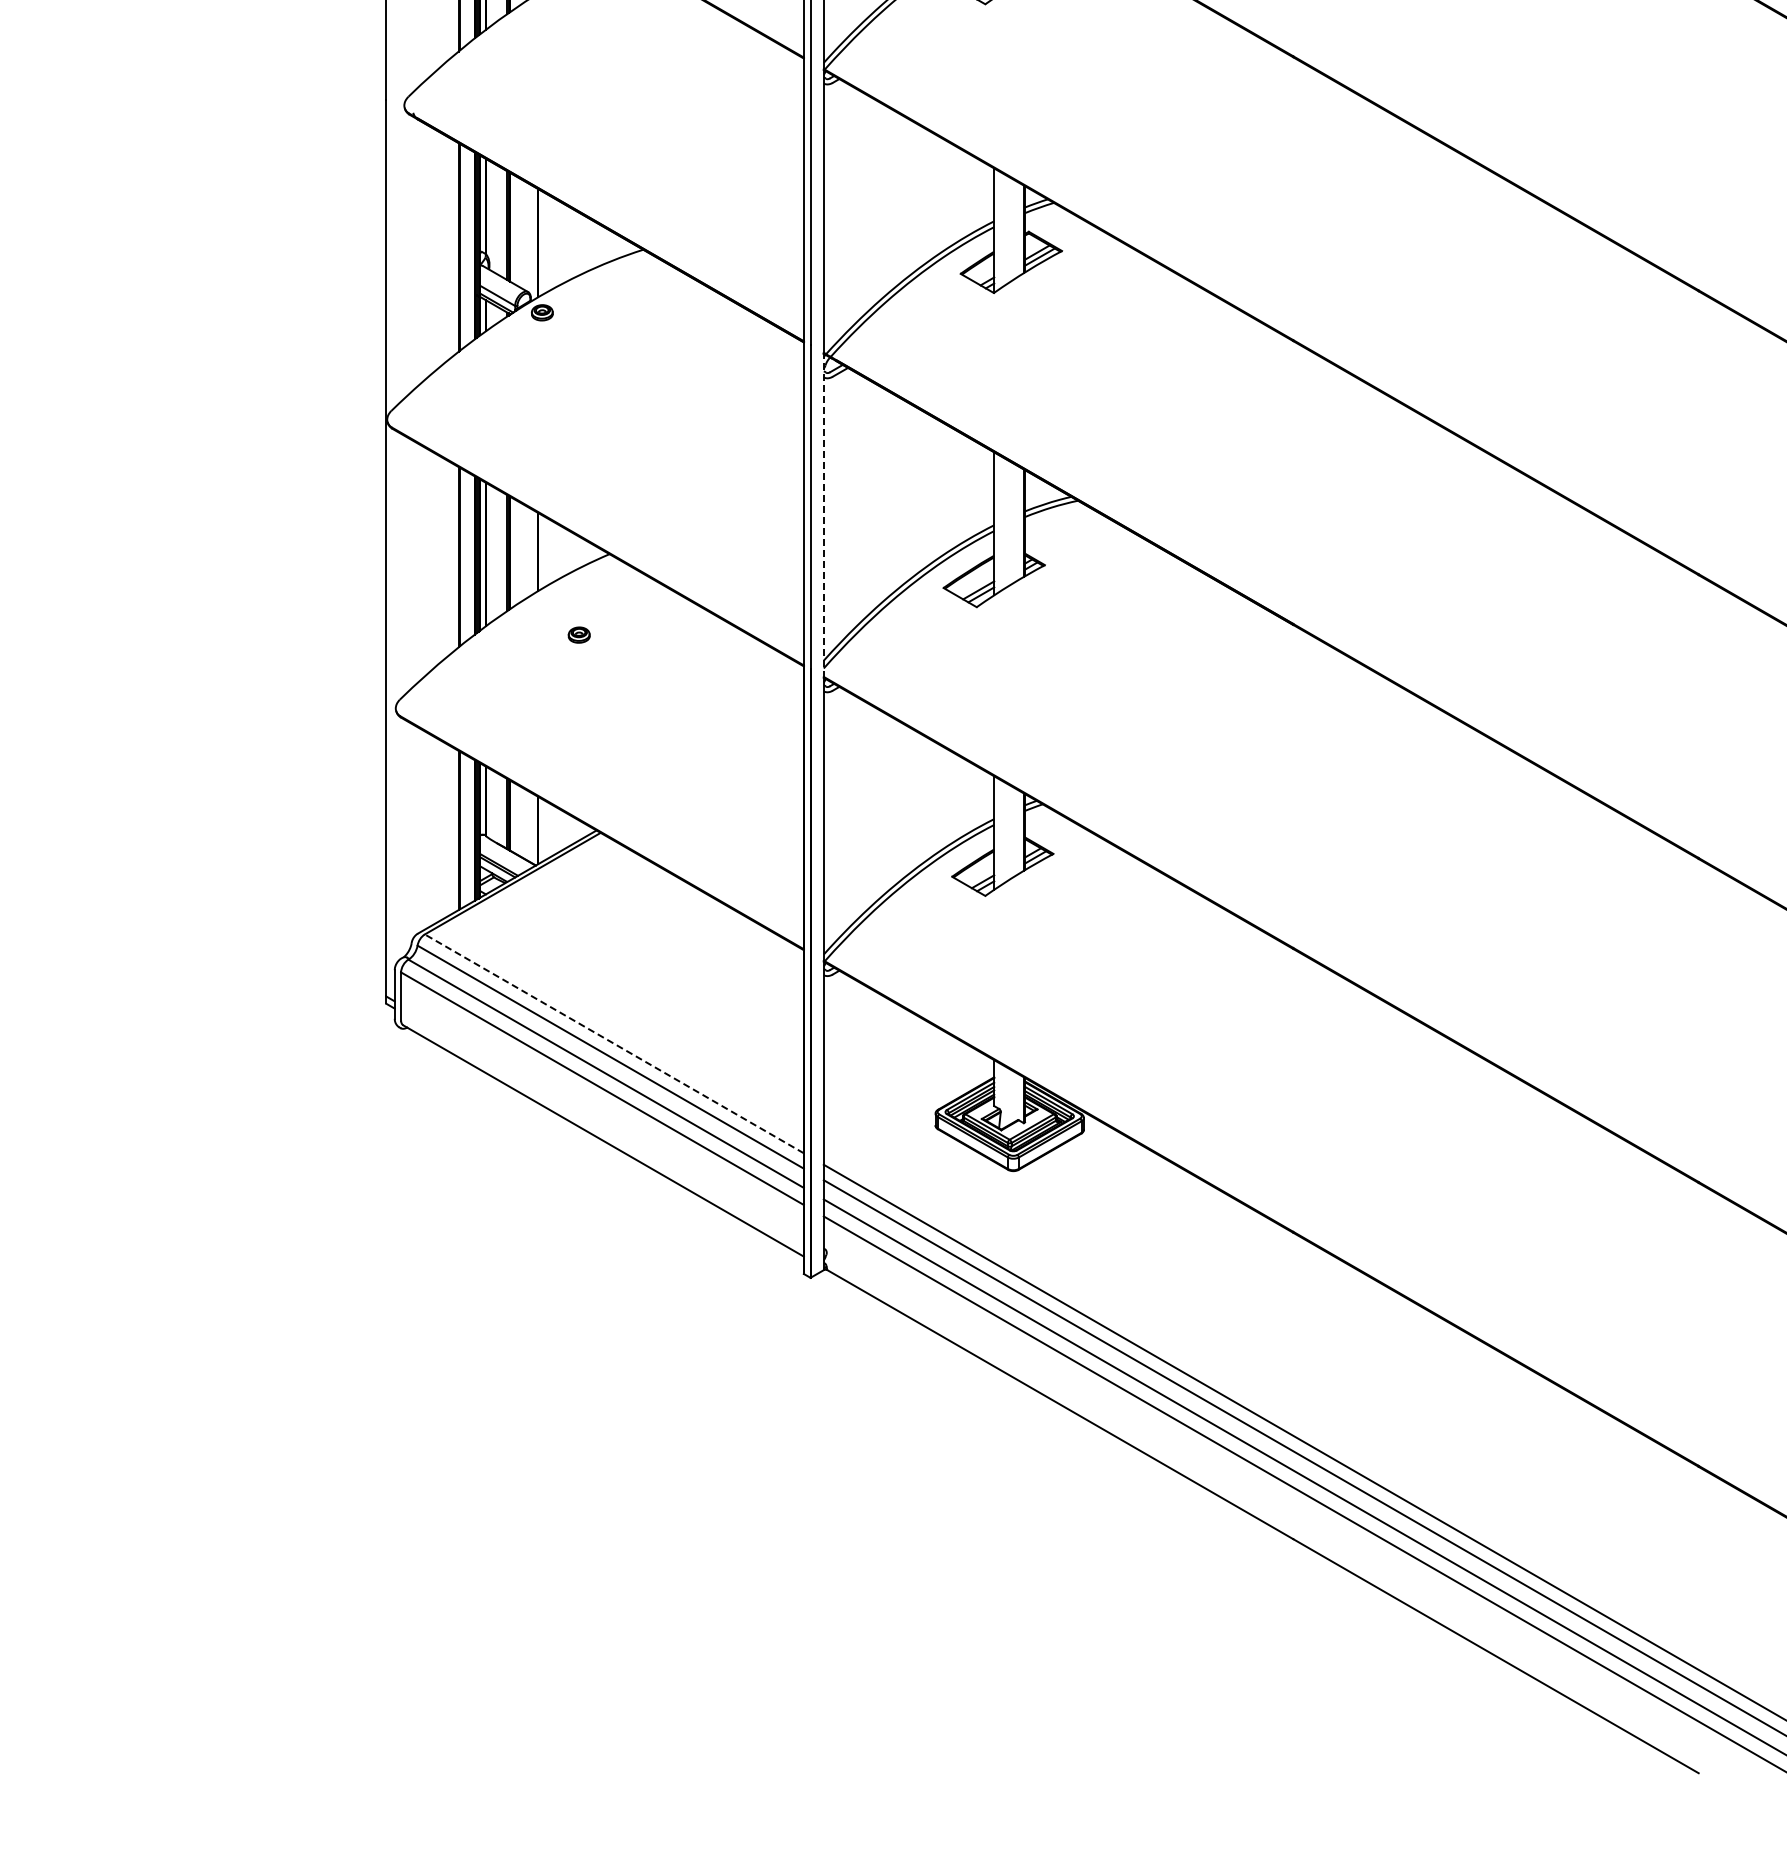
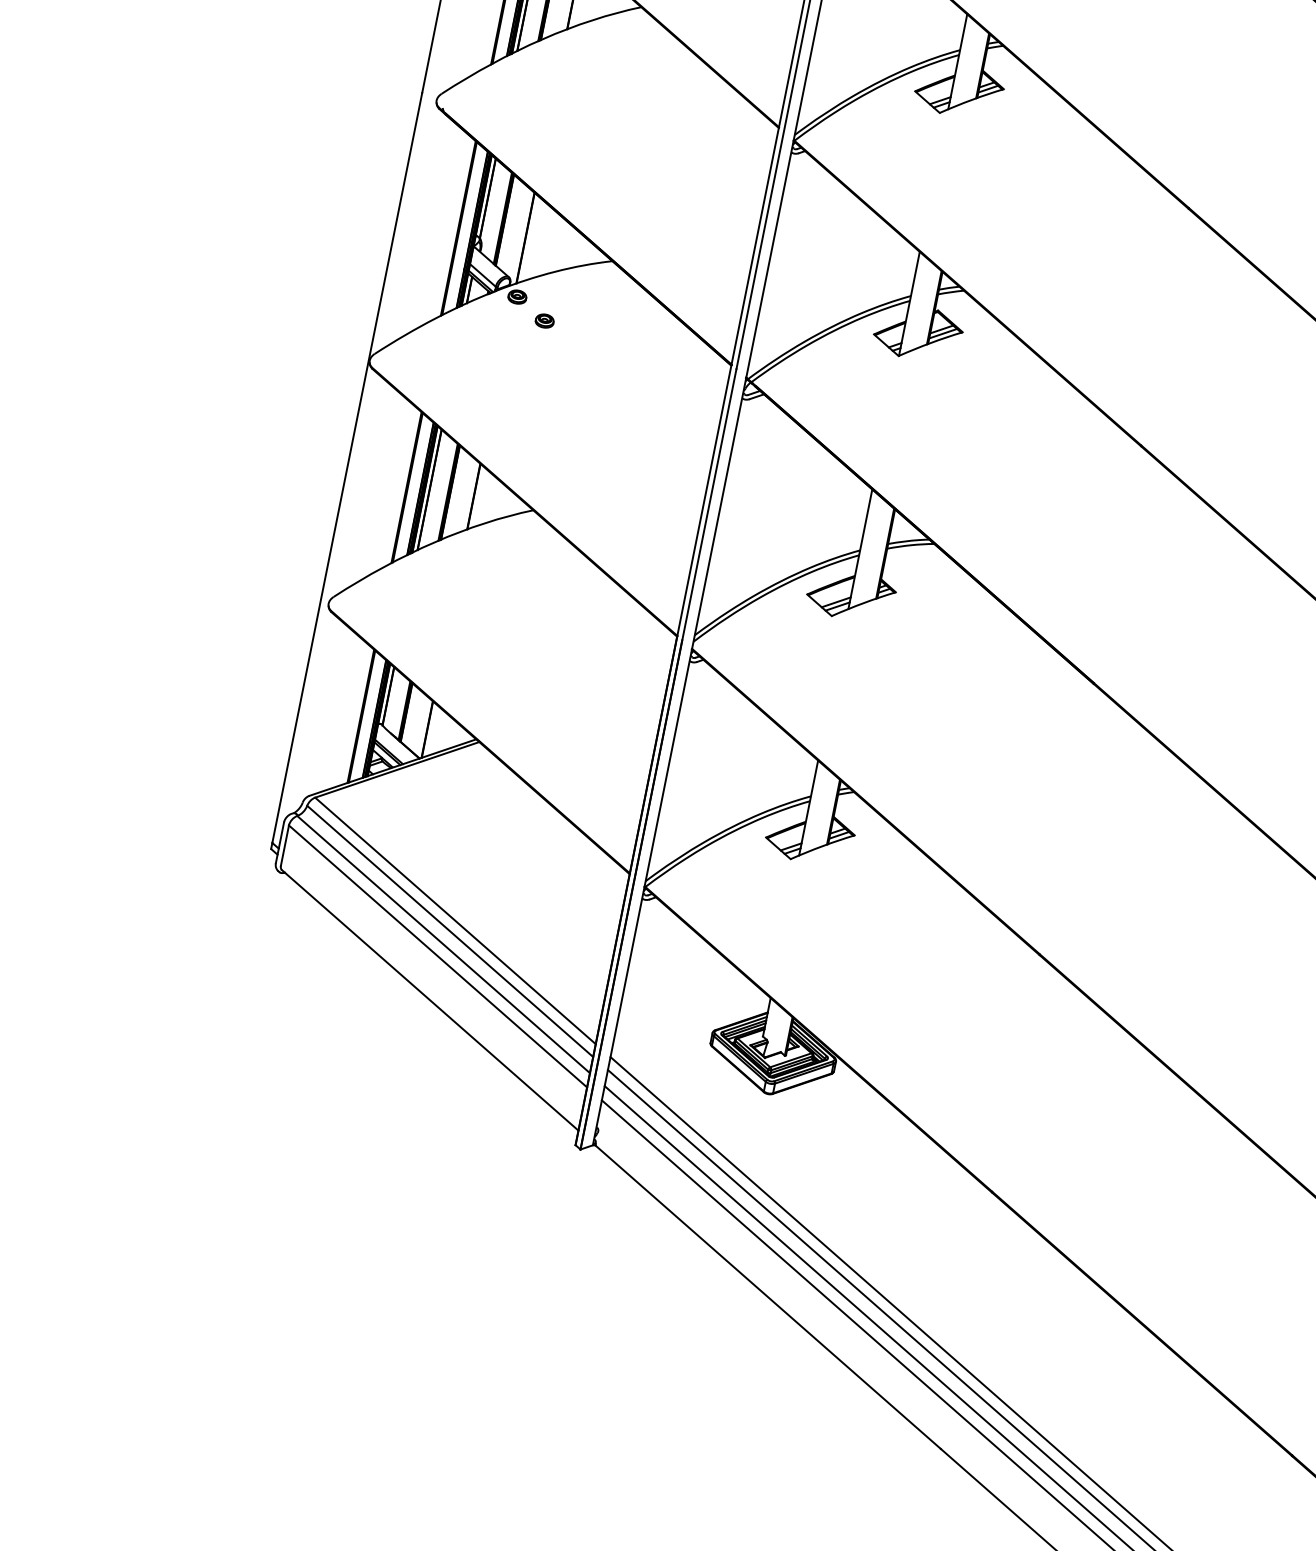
line: (823, 515) -> (718, 513), dashed -> solid
part: (578, 634) -> (544, 320), moved
line: (614, 1043) -> (455, 920), dashed -> solid

